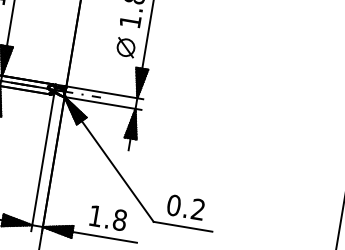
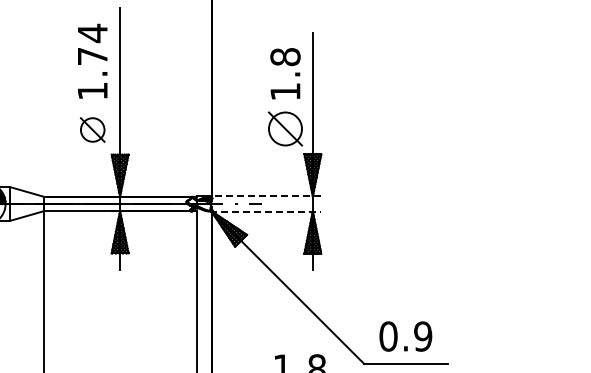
part: (126, 47) -> (285, 128), size x1.4
line: (104, 92) -> (265, 196), solid -> dashed
line: (102, 103) -> (265, 211), solid -> dashed
text: (198, 209) -> (423, 336), 0.2 -> 0.9

